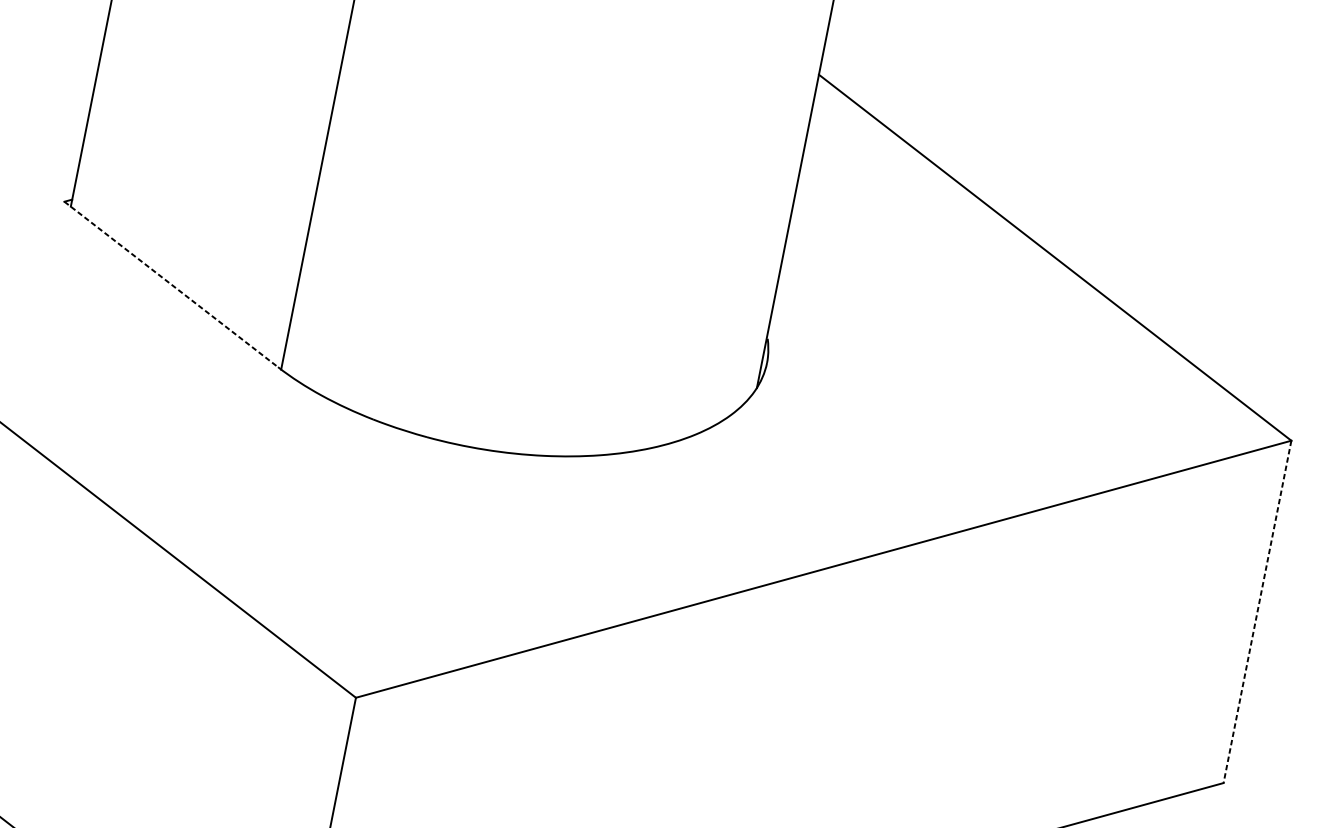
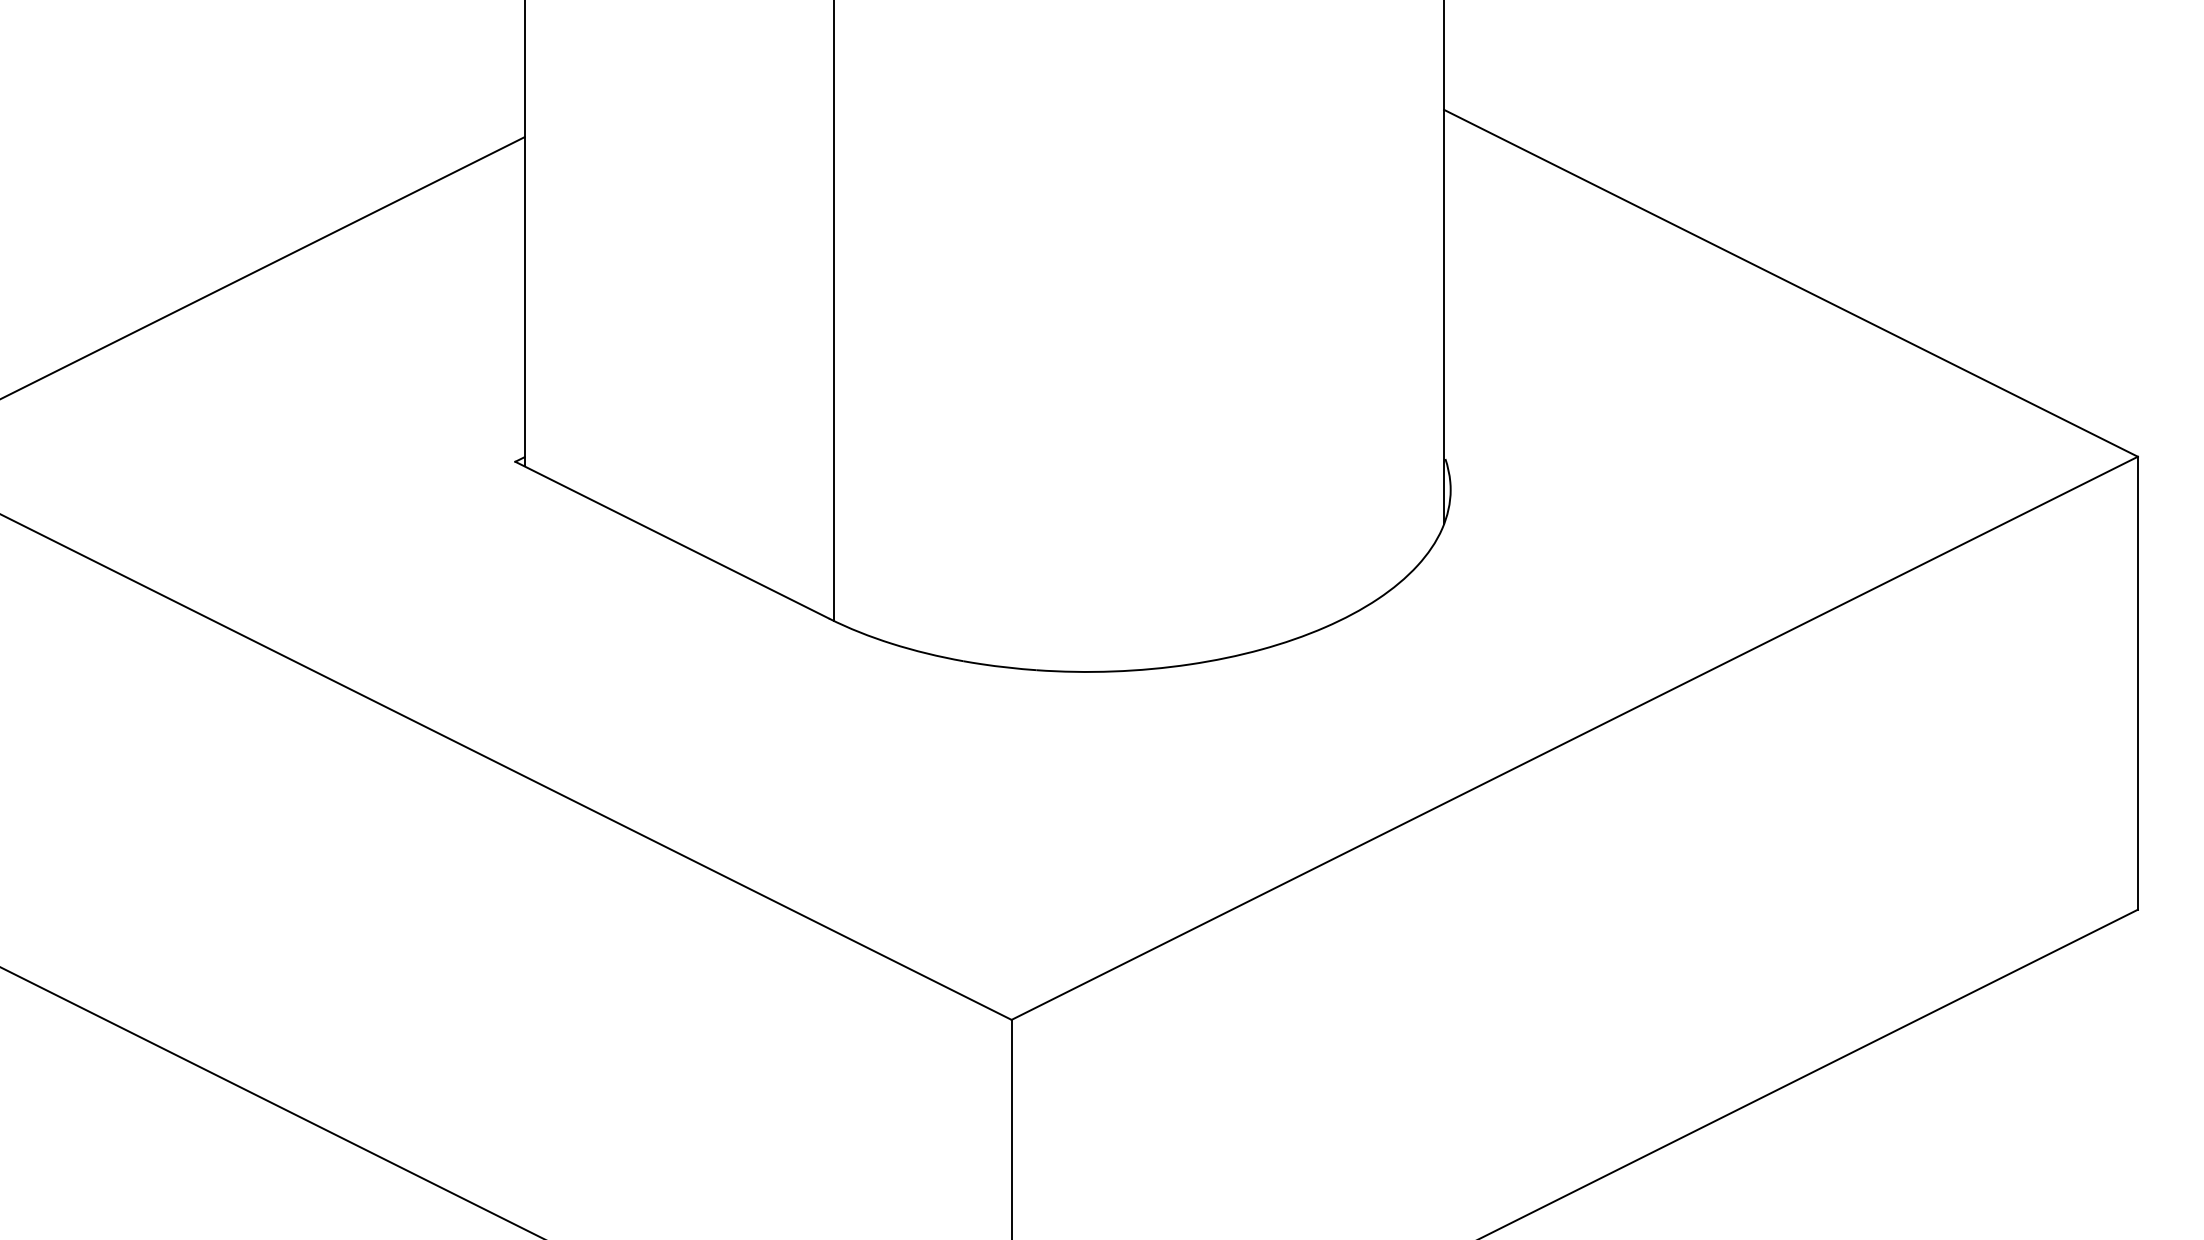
line: (171, 284) -> (672, 540), dashed -> solid
line: (1257, 612) -> (2137, 683), dashed -> solid

